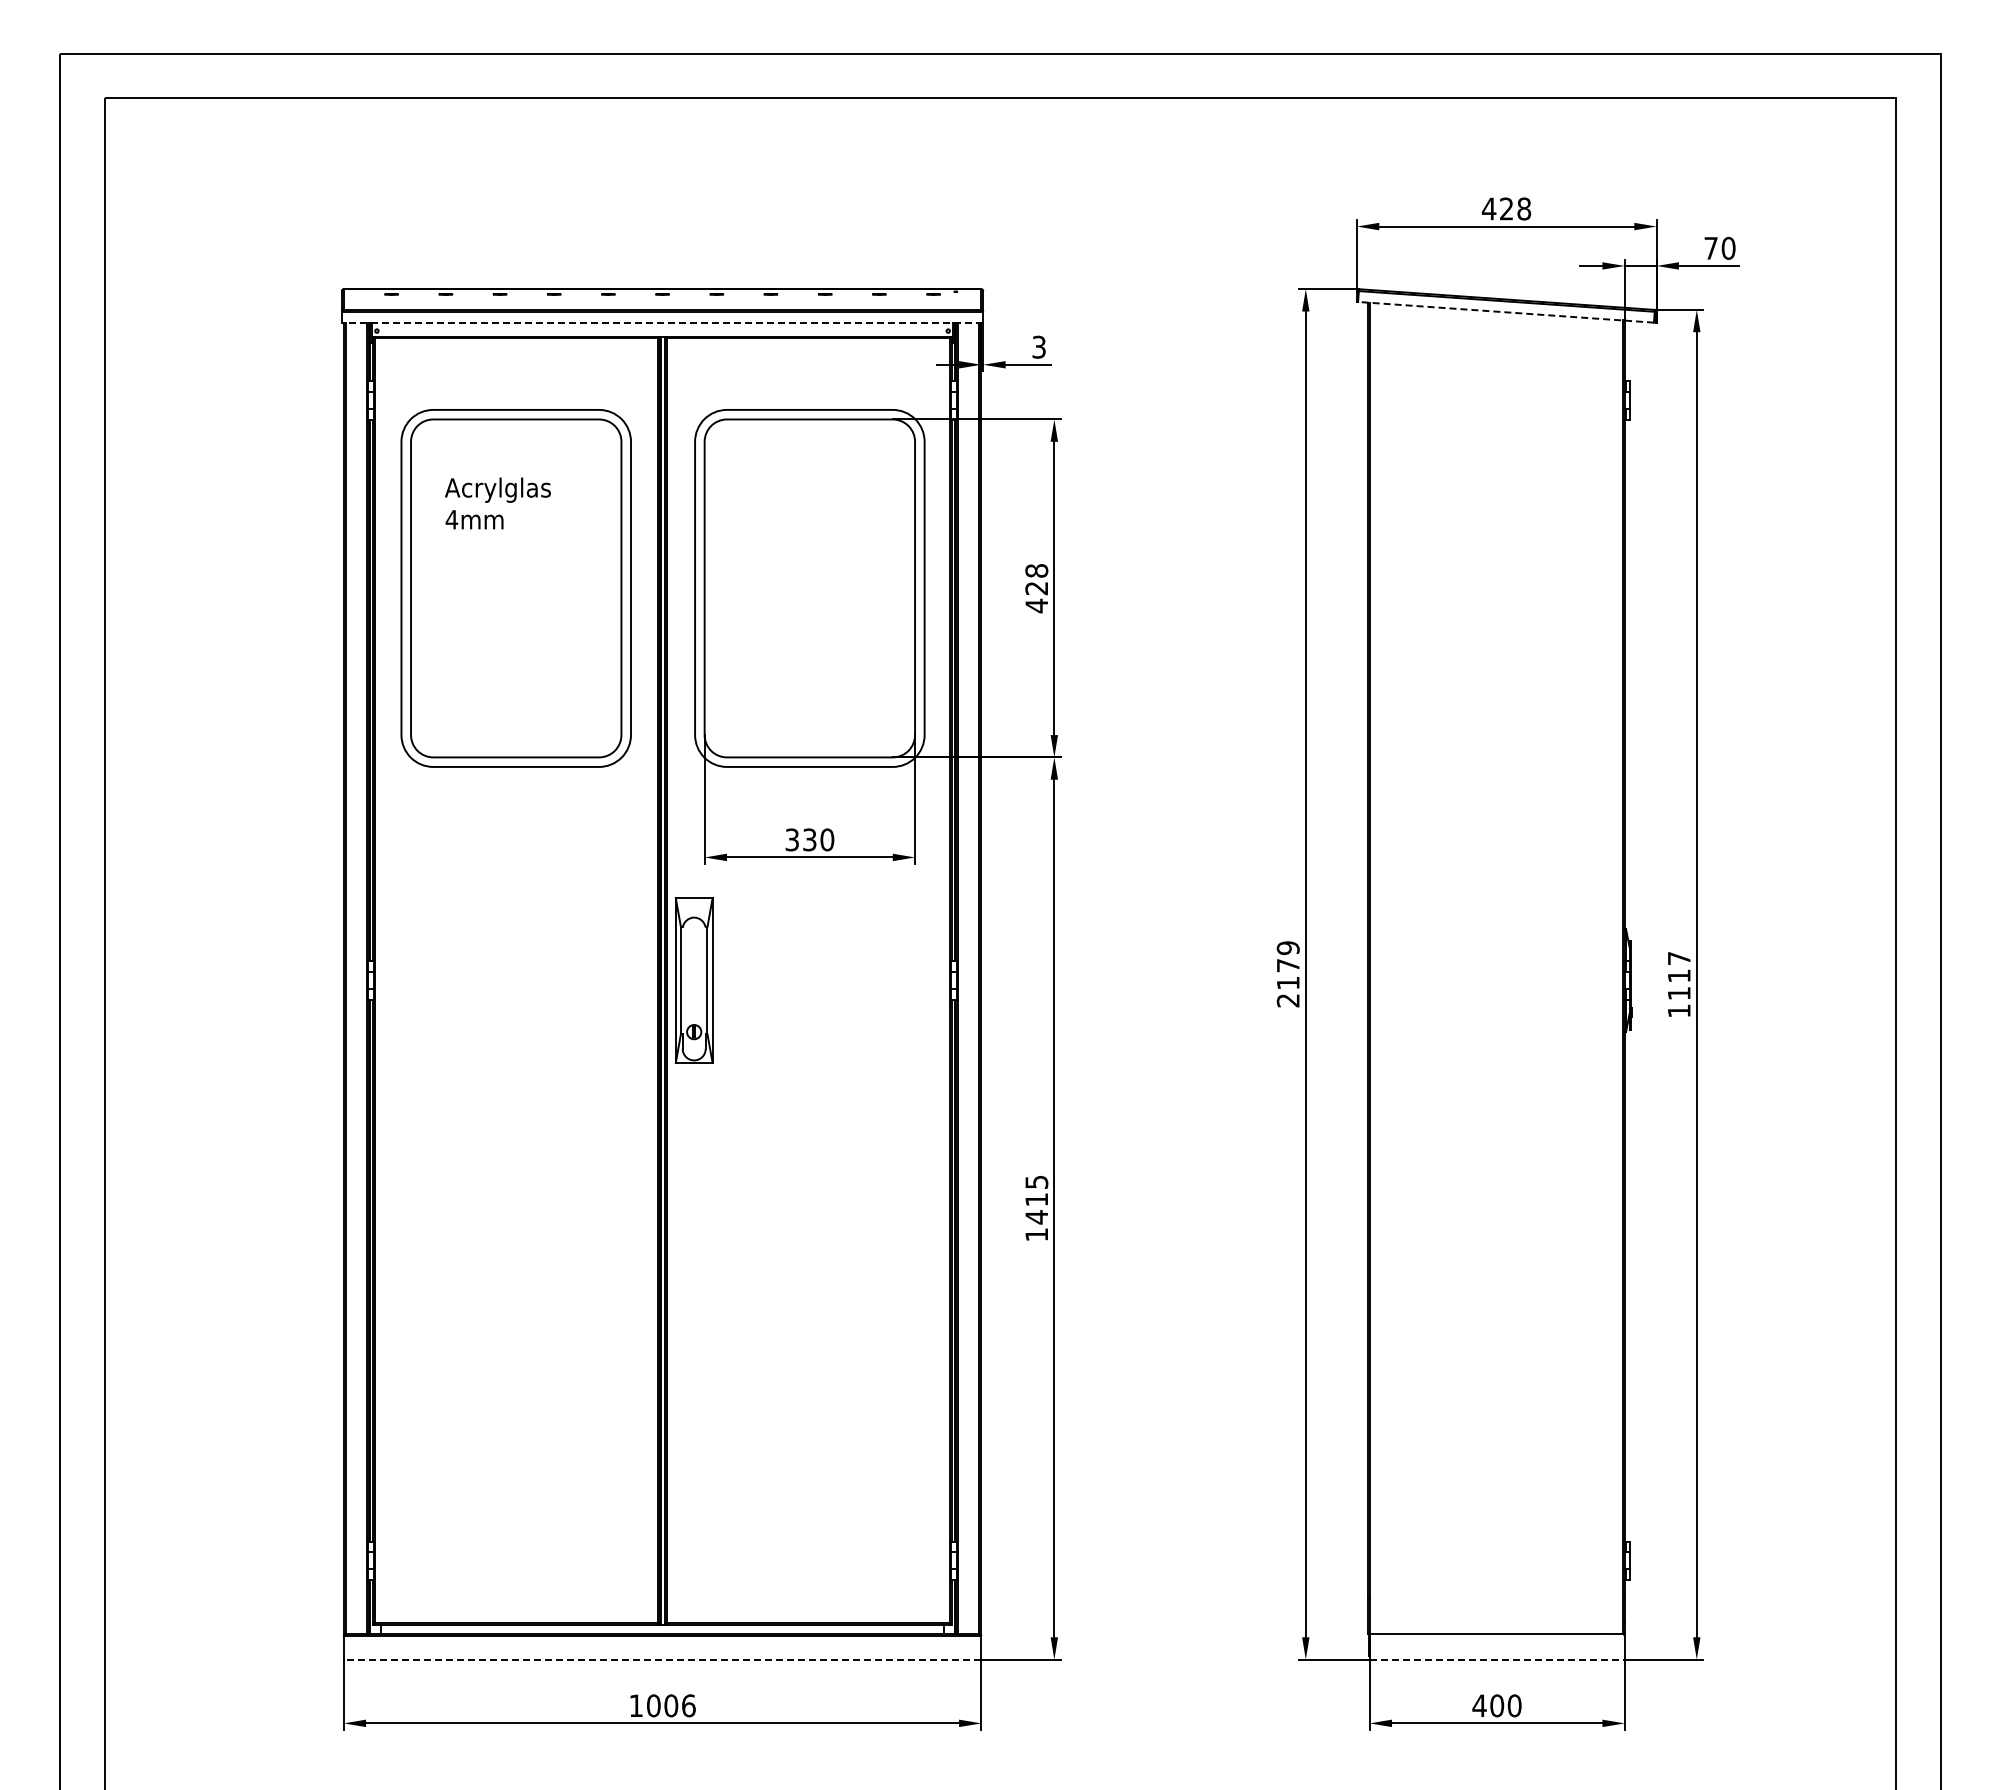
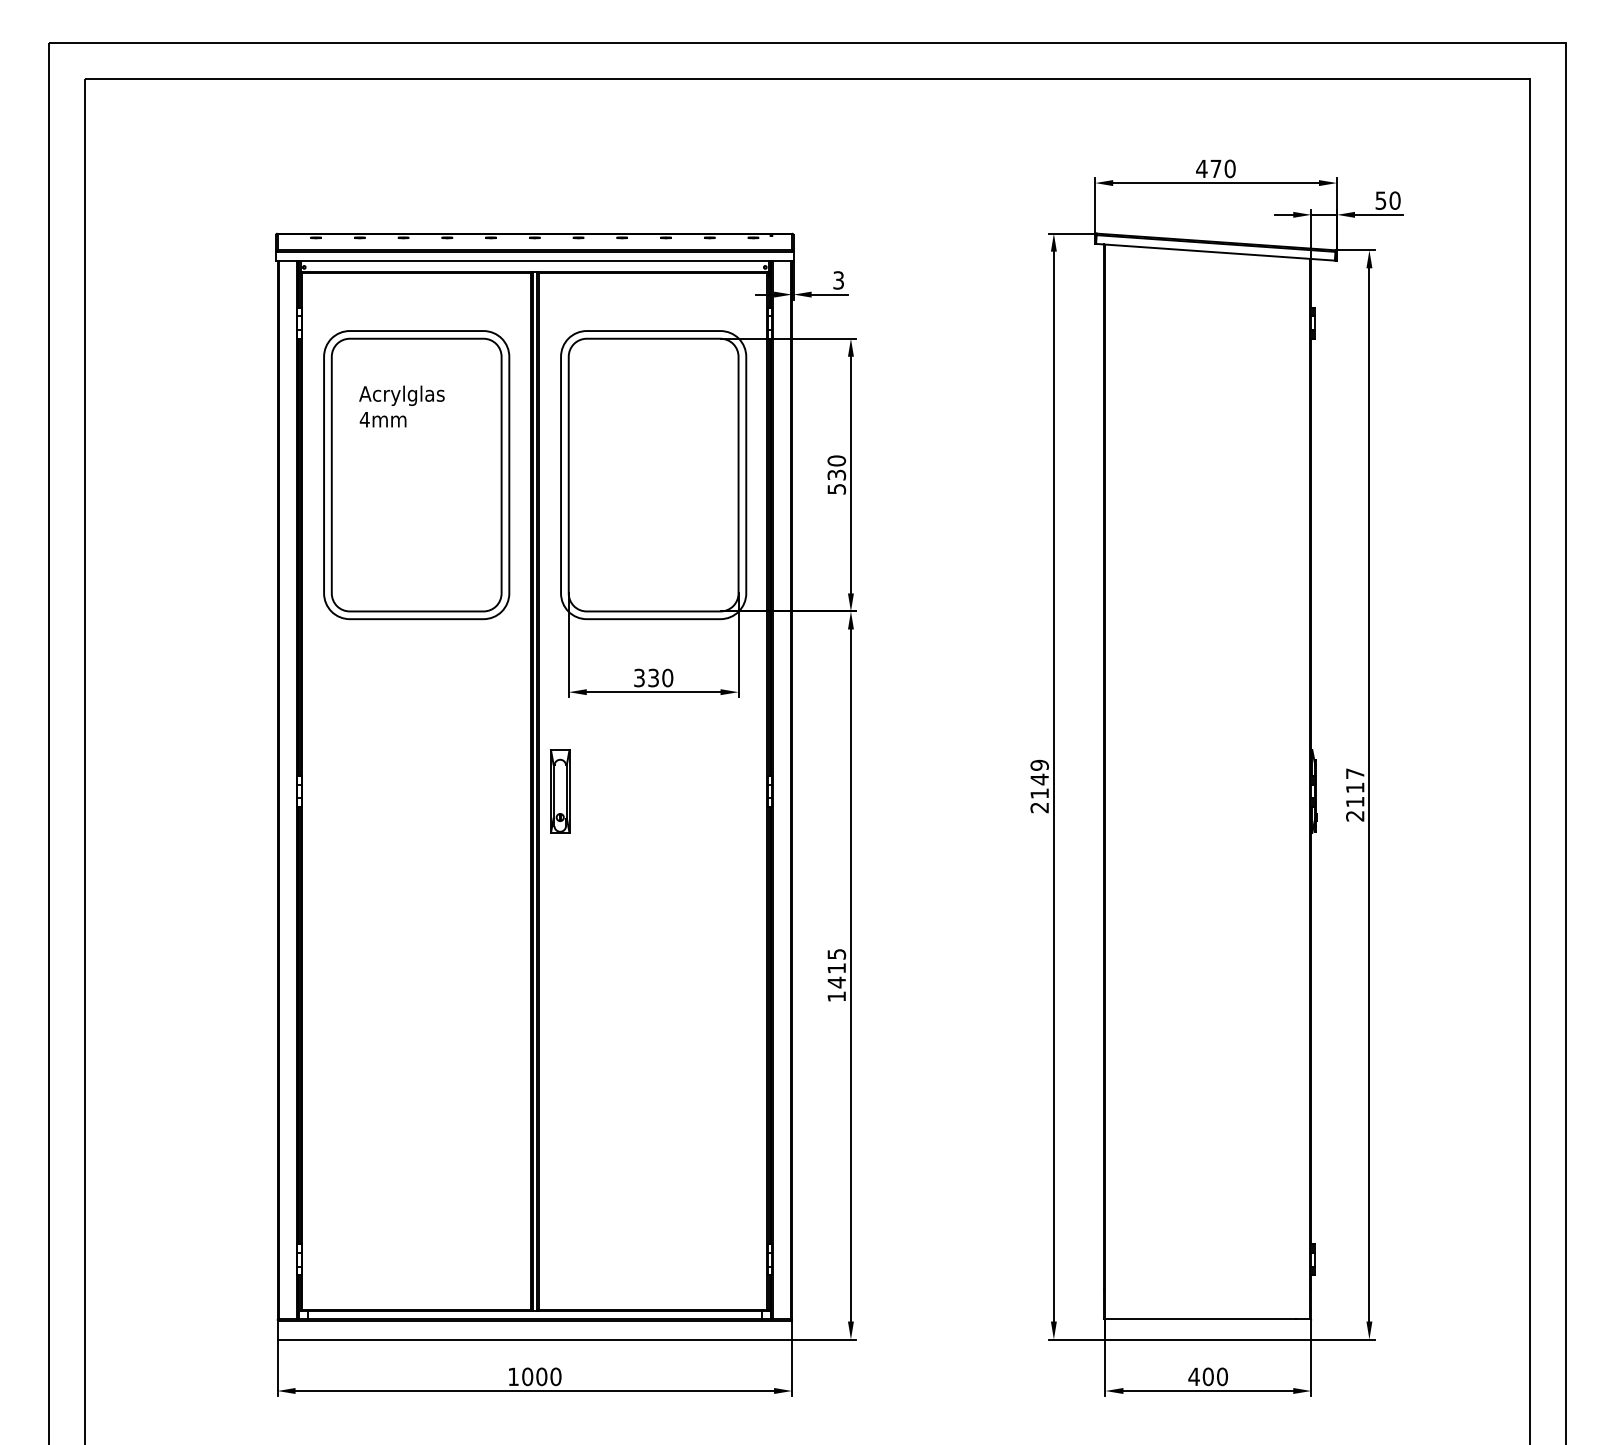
text: (1515, 208) -> (1223, 168), 428 -> 470
text: (1710, 248) -> (1380, 200), 70 -> 50
line: (1505, 312) -> (1215, 252), dashed -> solid
line: (662, 322) -> (534, 260), dashed -> solid
text: (1036, 588) -> (836, 475), 428 -> 530
text: (1288, 965) -> (1039, 779), 2179 -> 2149
part: (693, 980) -> (559, 791), size x0.62
text: (1678, 1010) -> (1354, 815), 1117 -> 2117
line: (662, 1659) -> (534, 1339), dashed -> solid
line: (1497, 1659) -> (1208, 1339), dashed -> solid
text: (688, 1705) -> (555, 1376), 1006 -> 1000

